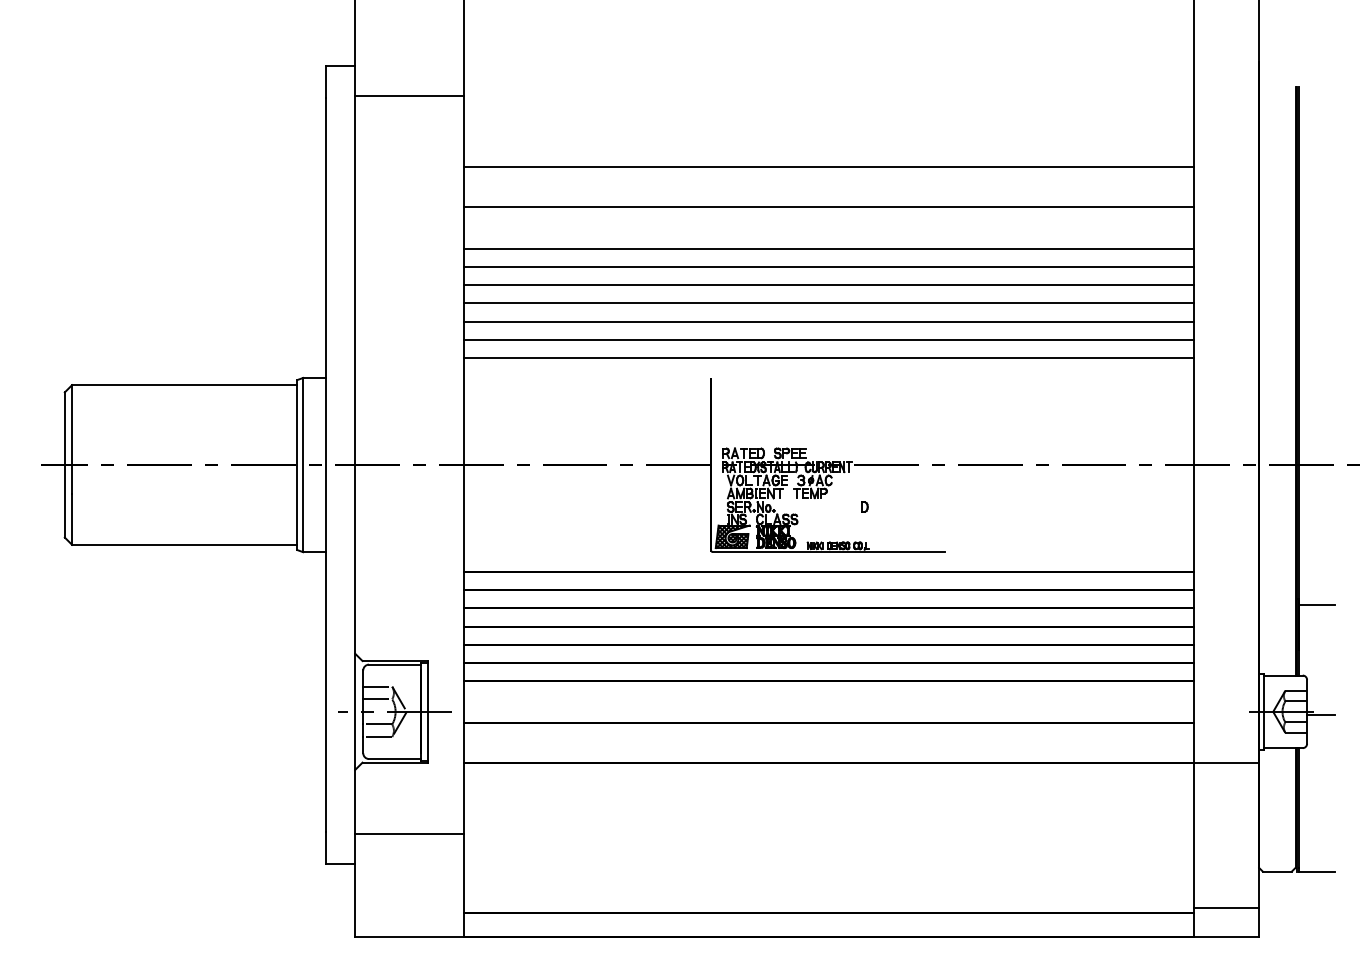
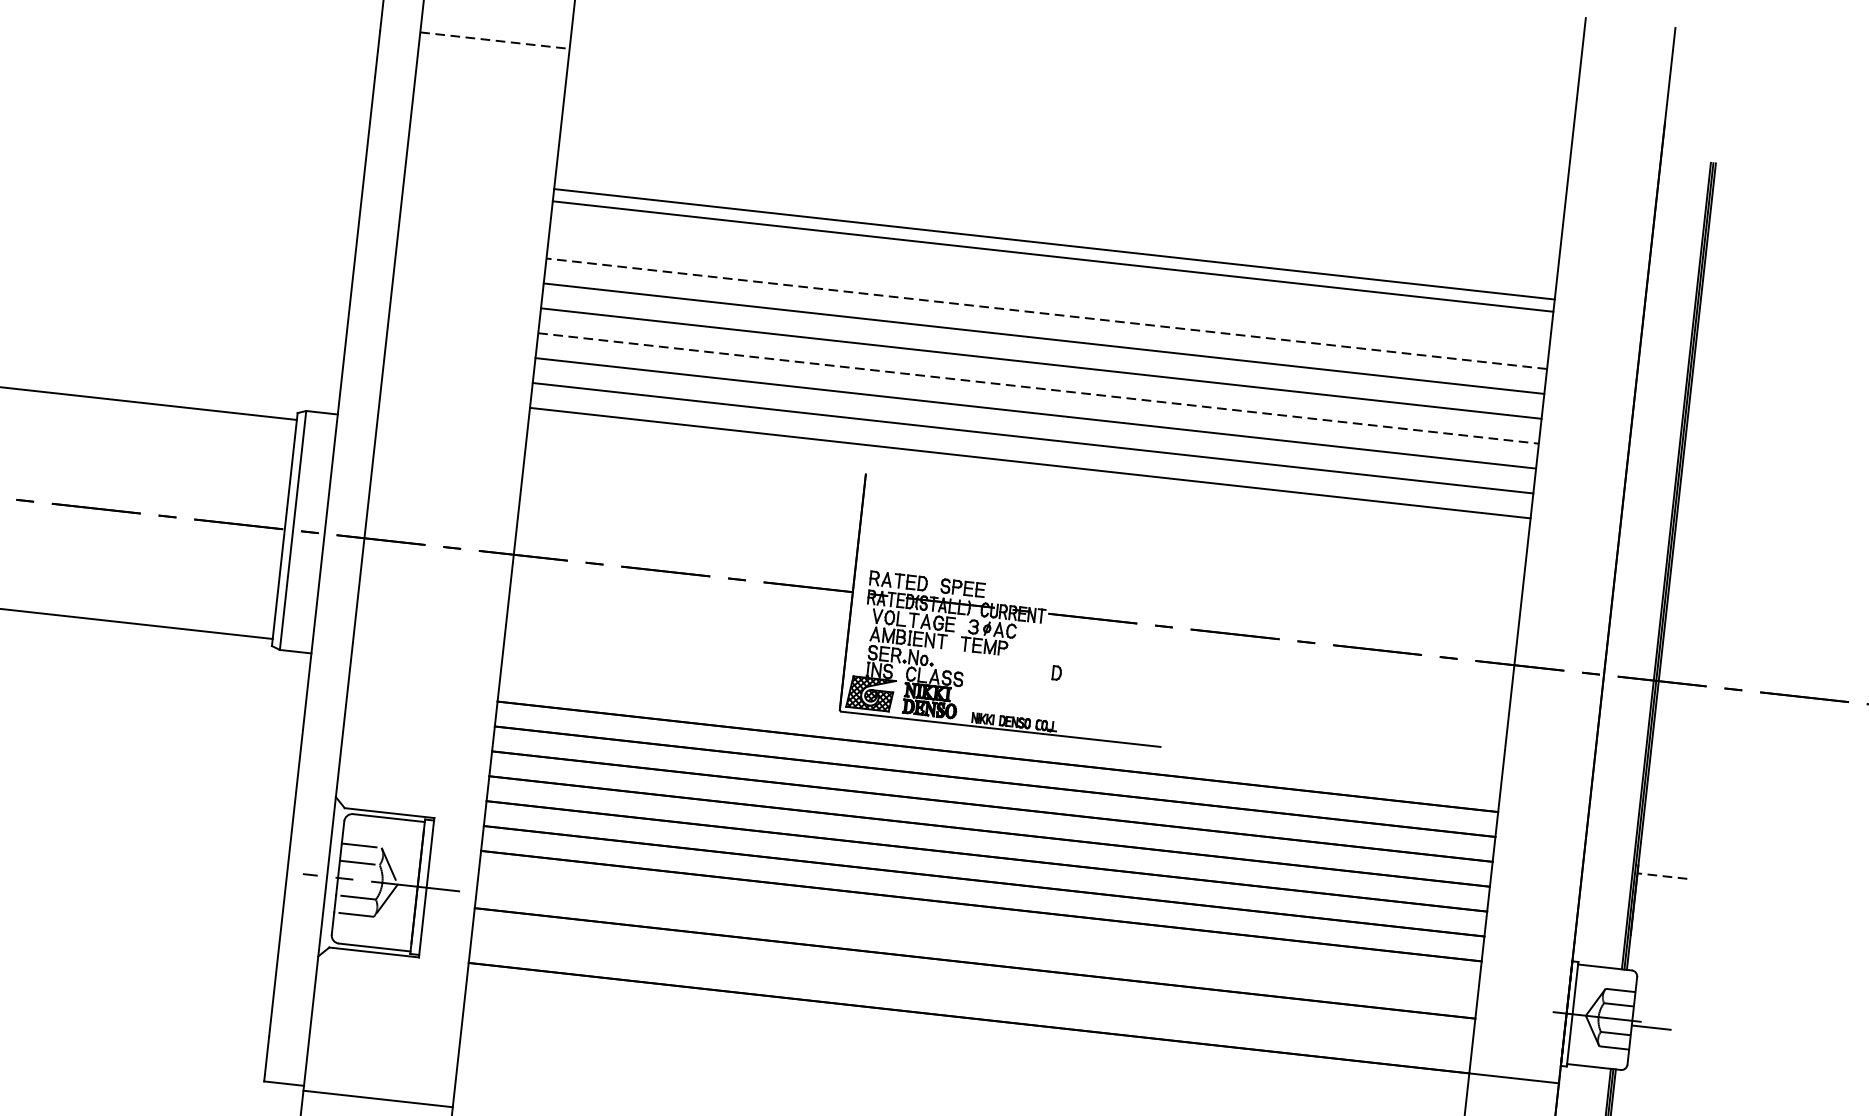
line: (410, 96) -> (496, 41), solid -> dashed
line: (828, 167) -> (1053, 244), moved
line: (828, 249) -> (1046, 314), solid -> dashed
line: (828, 303) -> (1037, 388), solid -> dashed
line: (1316, 605) -> (1661, 876), solid -> dashed
line: (409, 833) -> (377, 1098), moved

